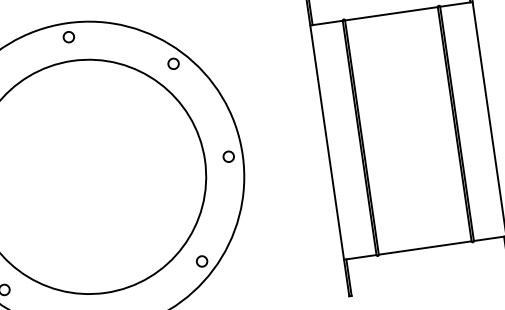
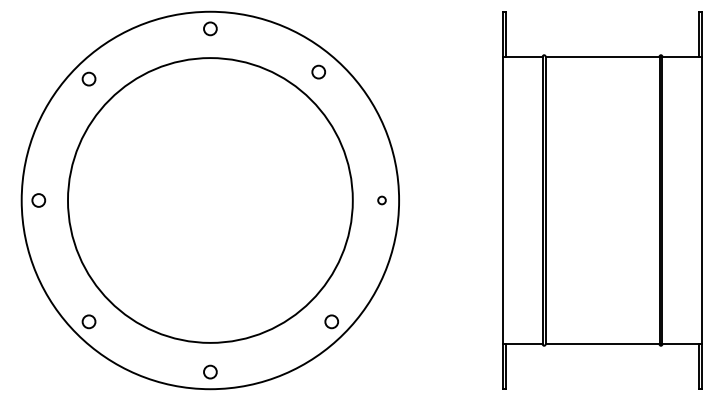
circle: (173, 63) -> (318, 71), moved
circle: (228, 156) -> (381, 200), size x0.6

